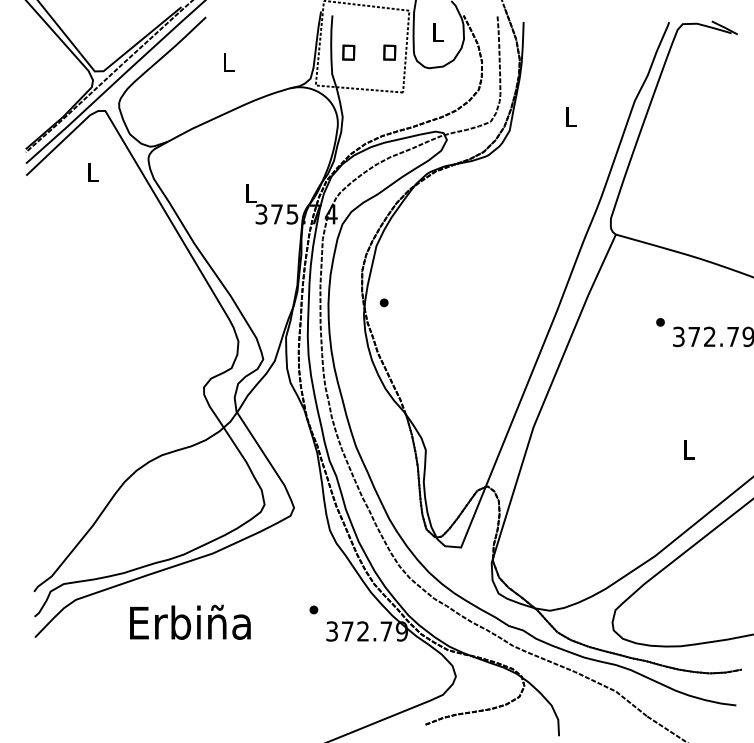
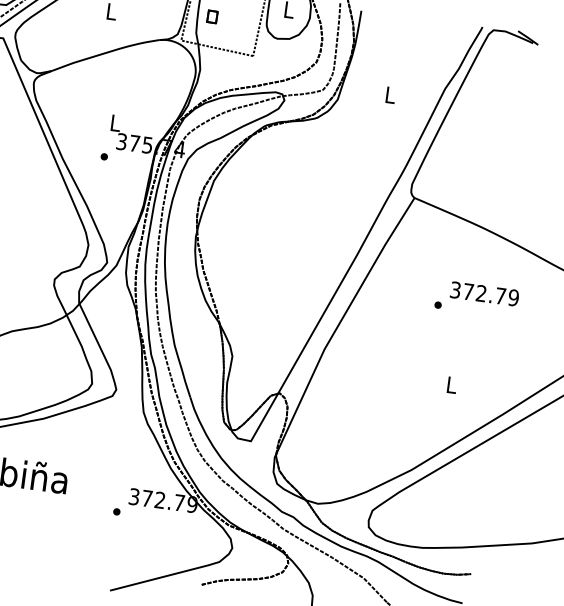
part: (389, 52) -> (246, 21), removed
part: (383, 302) -> (103, 156), moved
part: (660, 322) -> (438, 305), moved
part: (313, 609) -> (116, 511), moved

